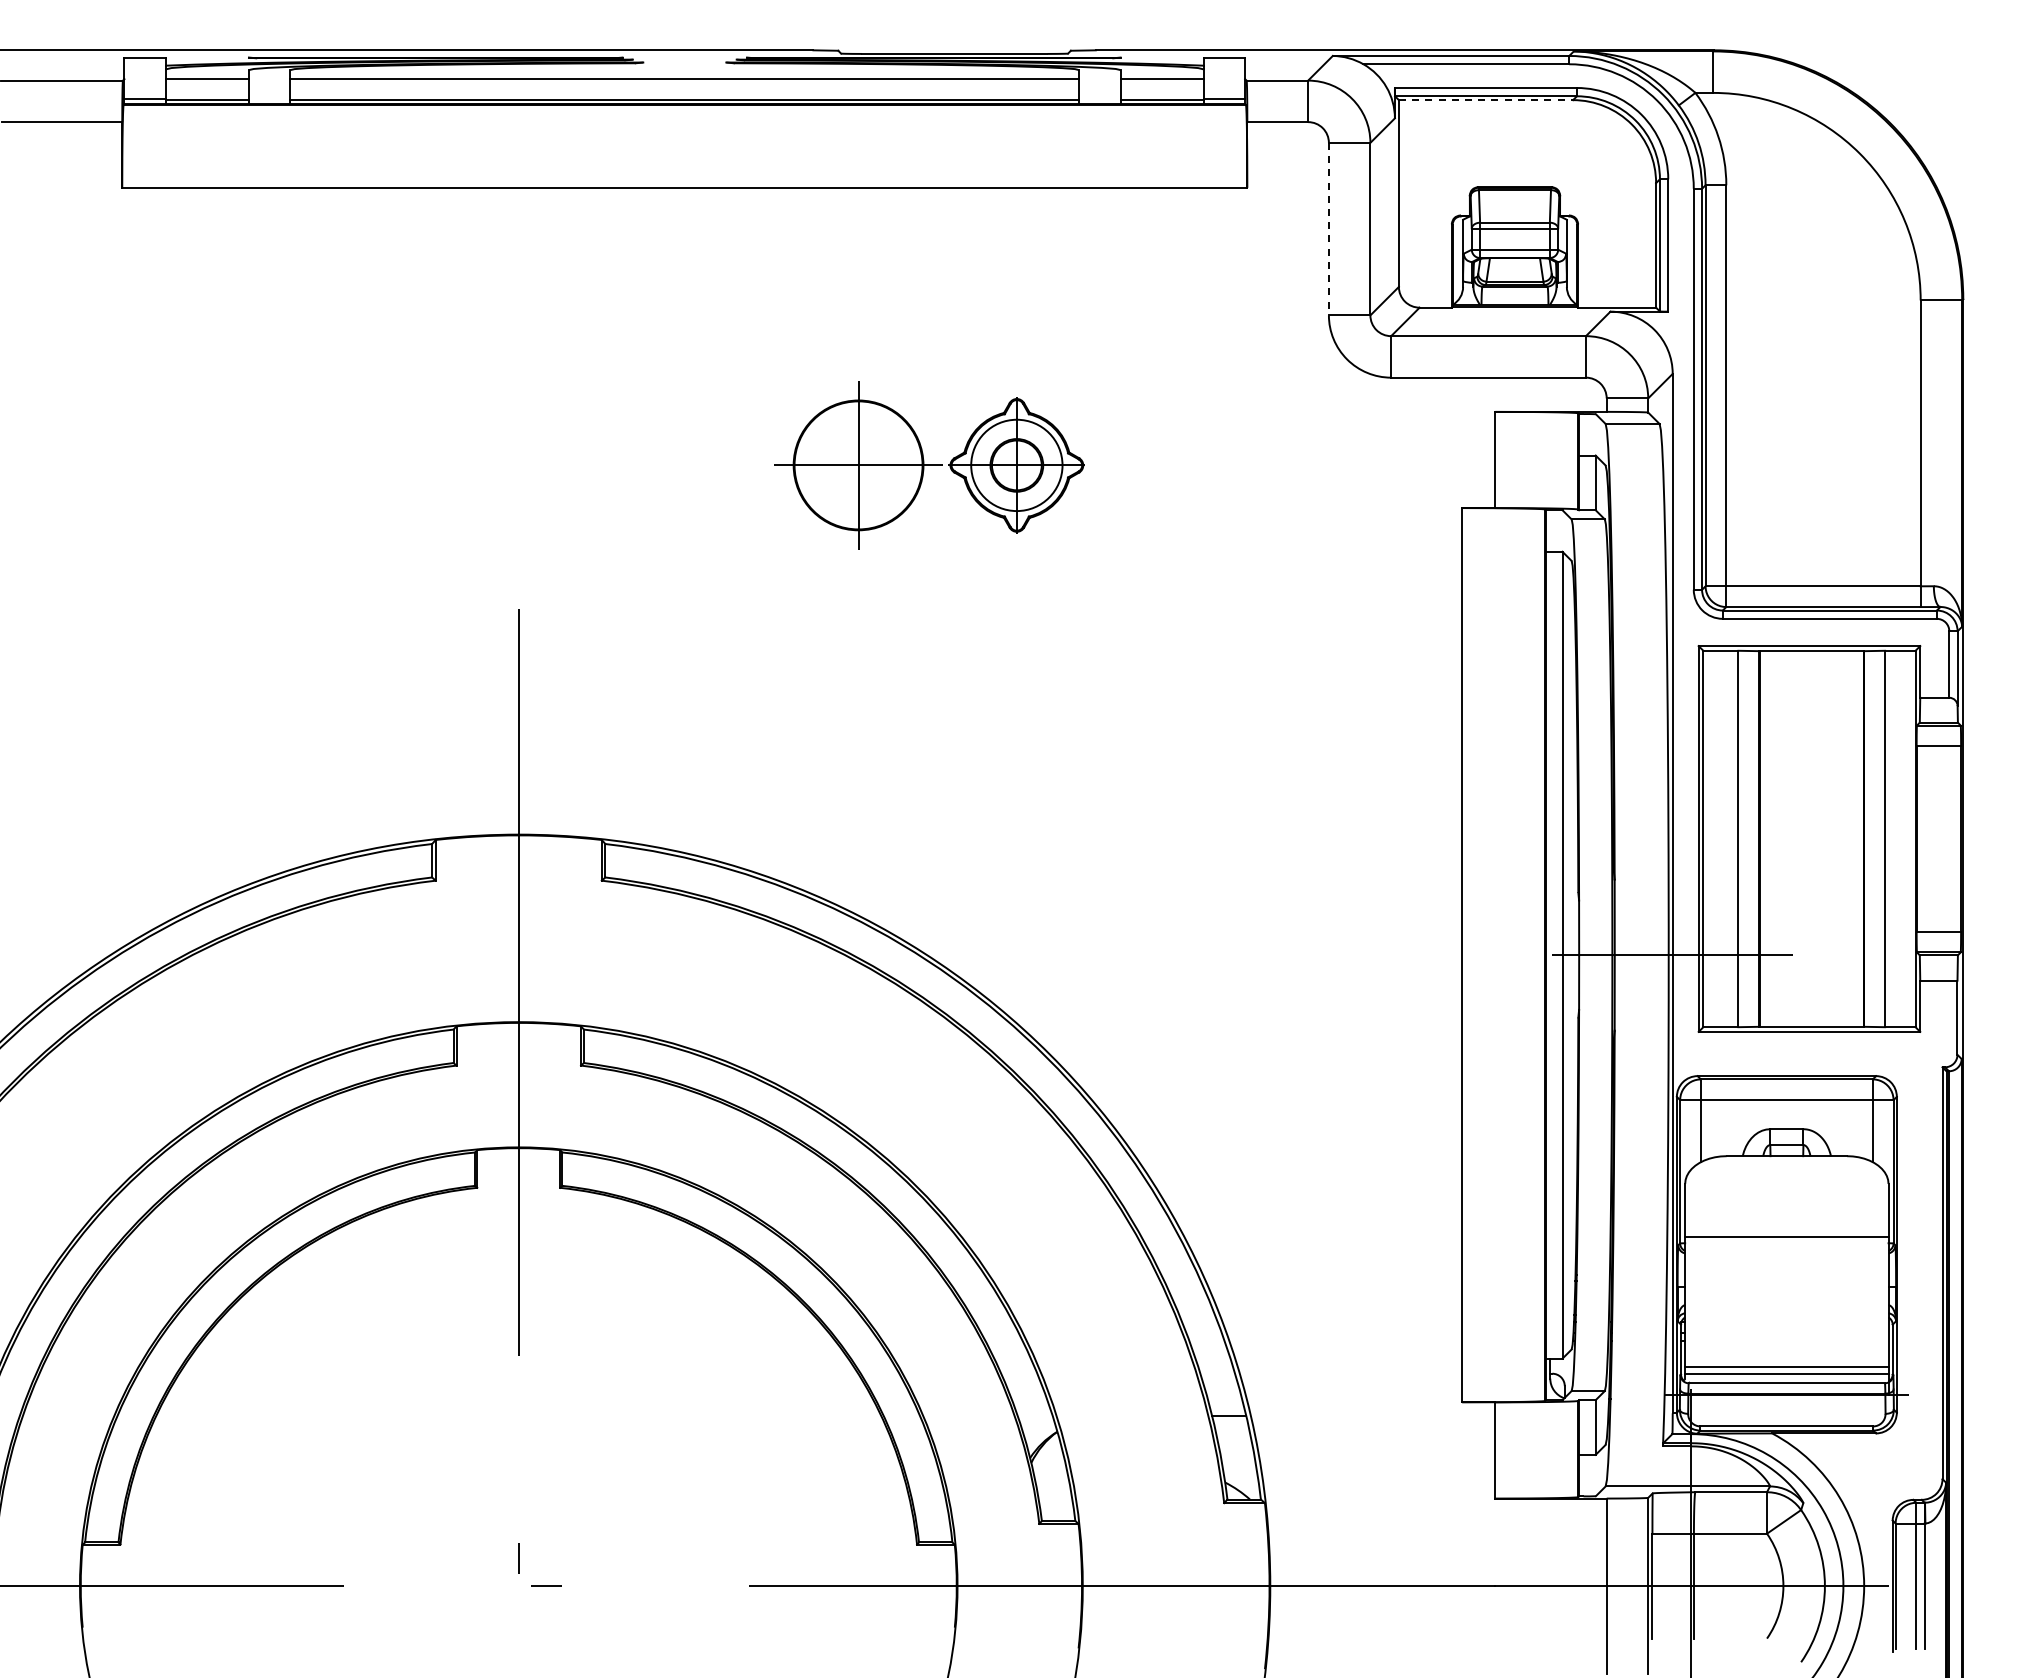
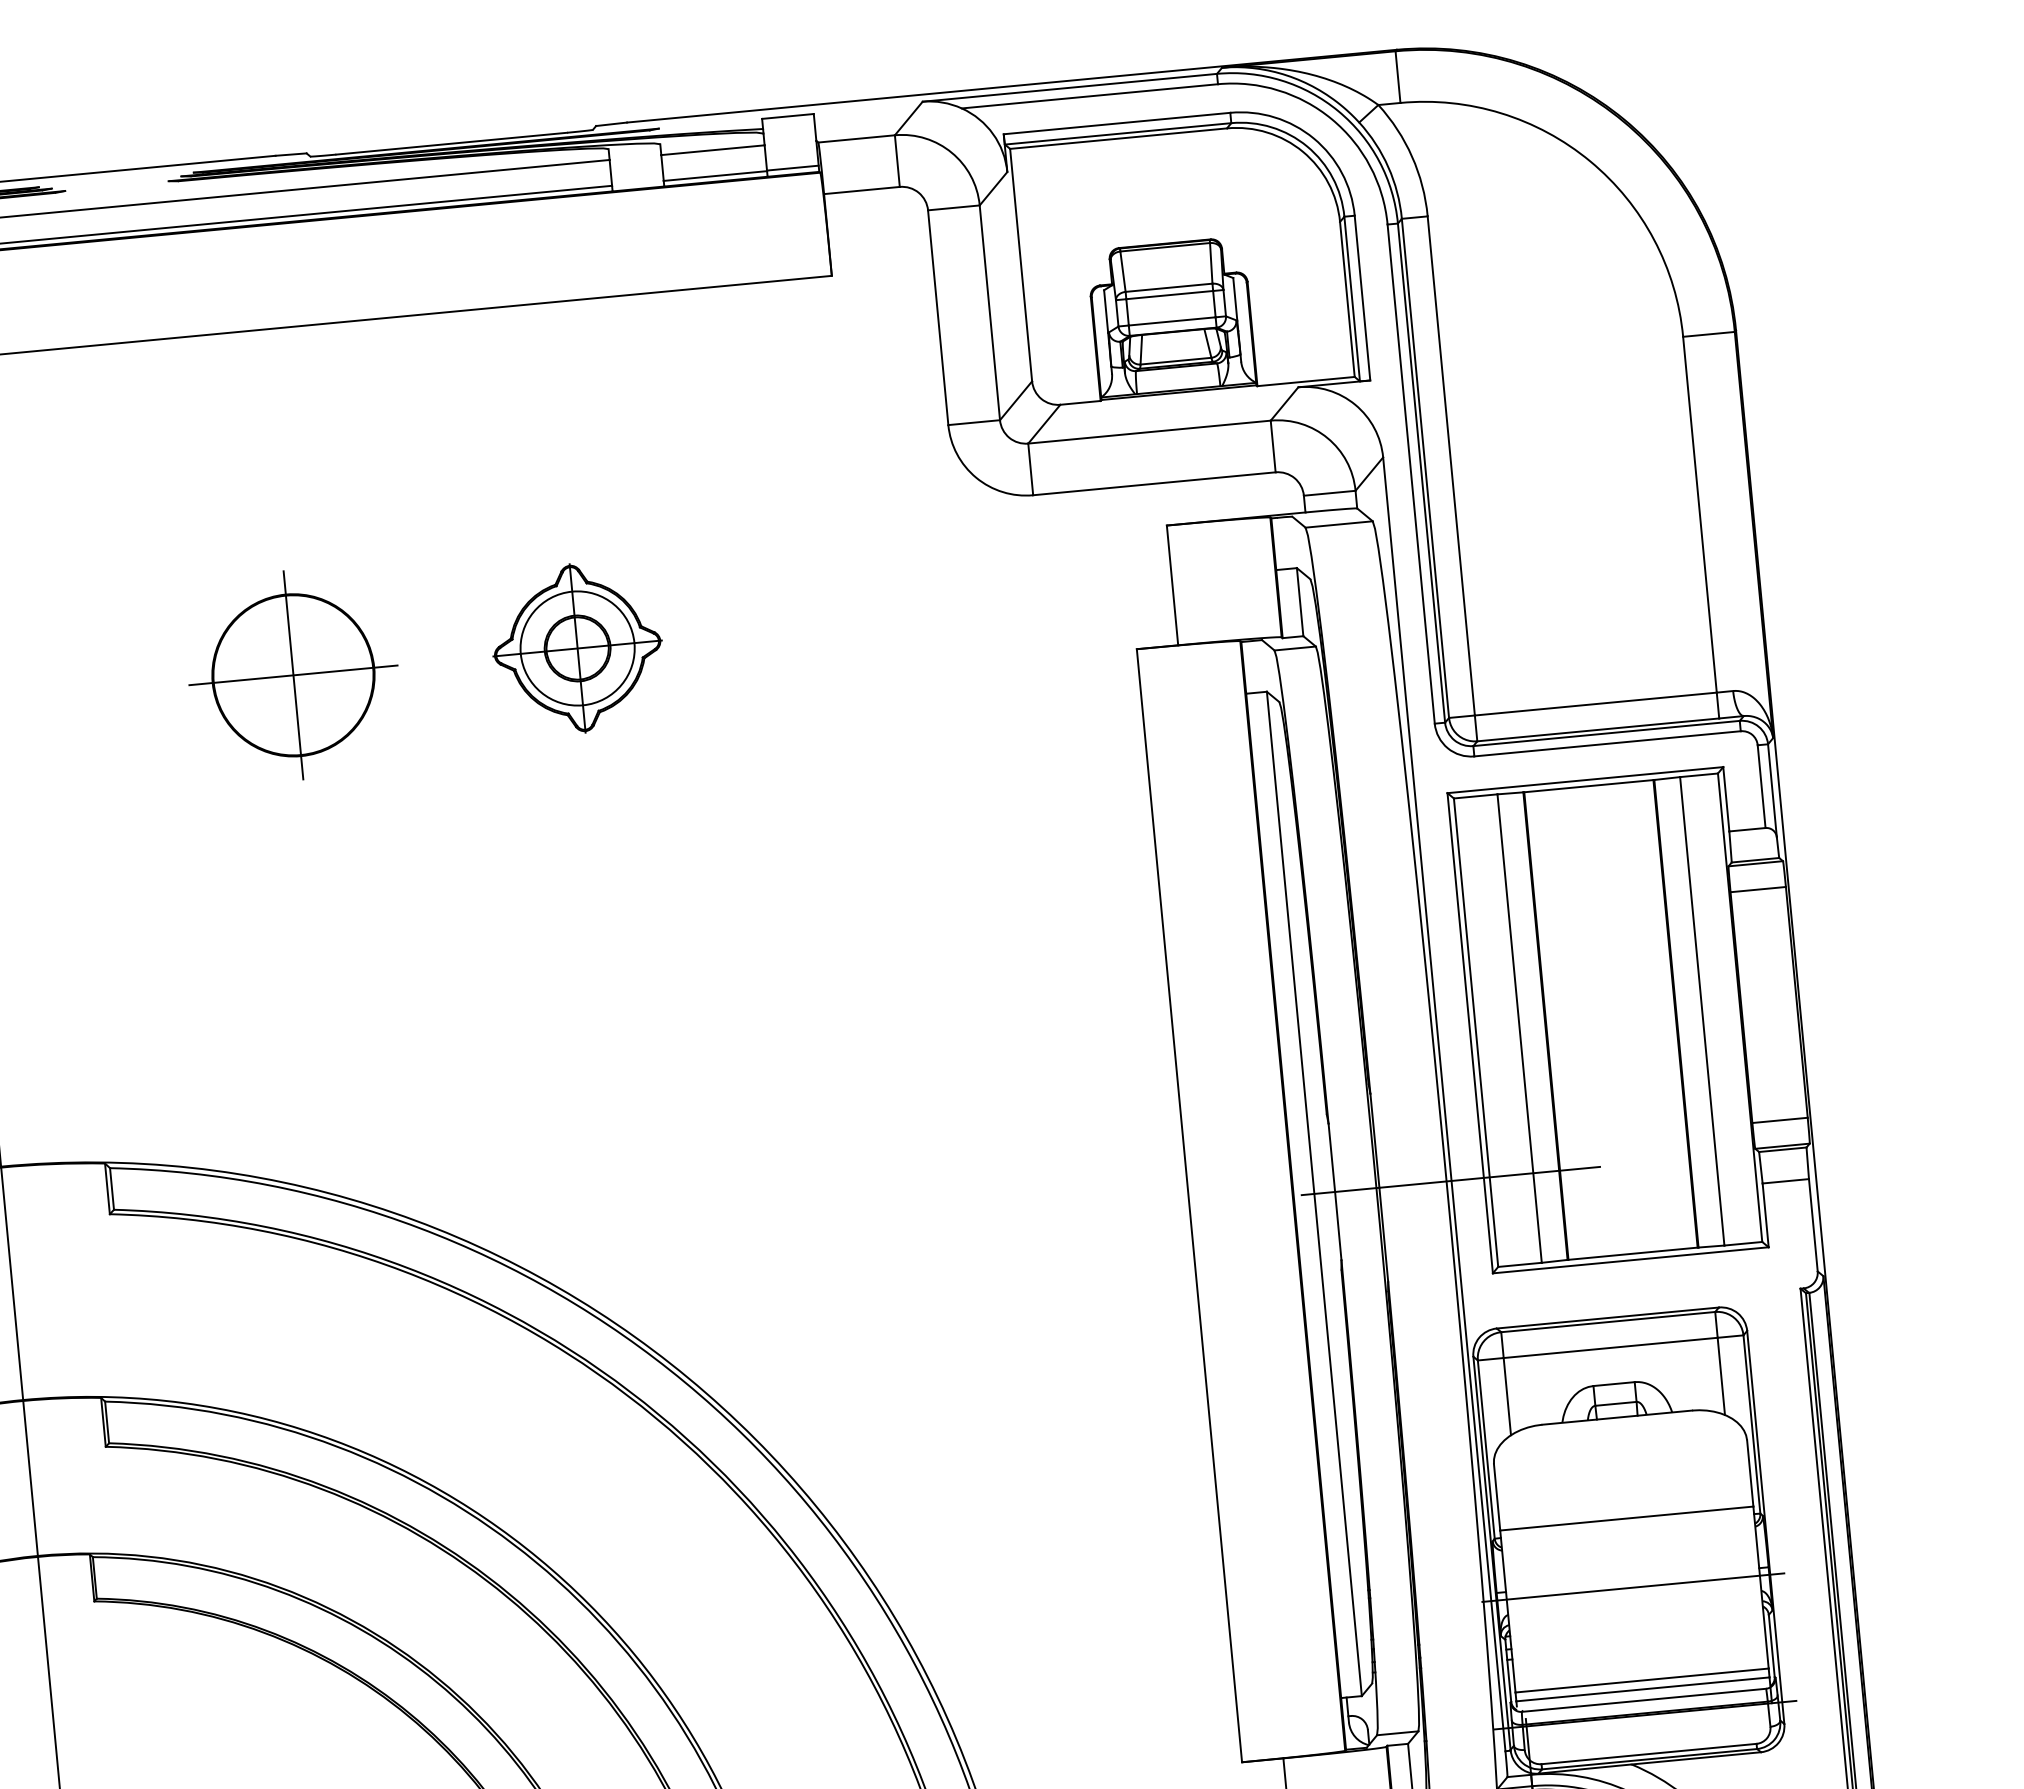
line: (1486, 100) -> (1119, 139), dashed -> solid
line: (1328, 229) -> (937, 318), dashed -> solid
part: (858, 465) -> (293, 675), moved
line: (1786, 1292) -> (1632, 1587), added

